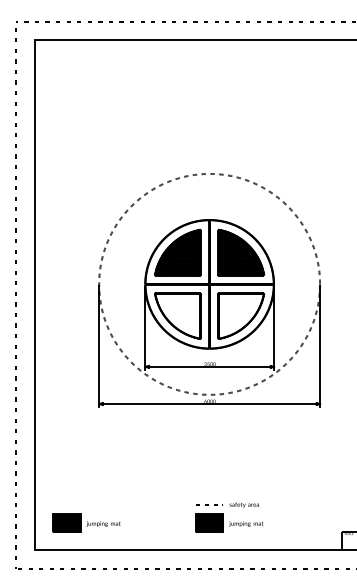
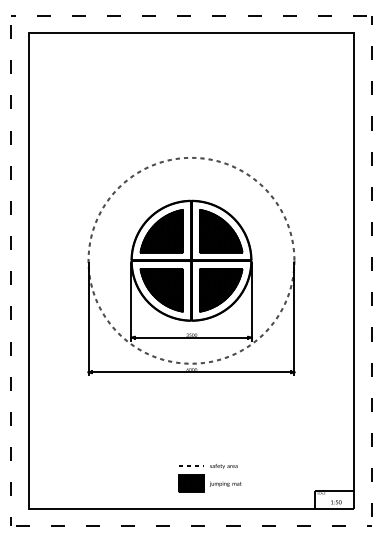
hatch: (177, 316) -> (161, 290), added
hatch: (240, 316) -> (220, 290), added
part: (86, 523) -> (76, 483), removed

